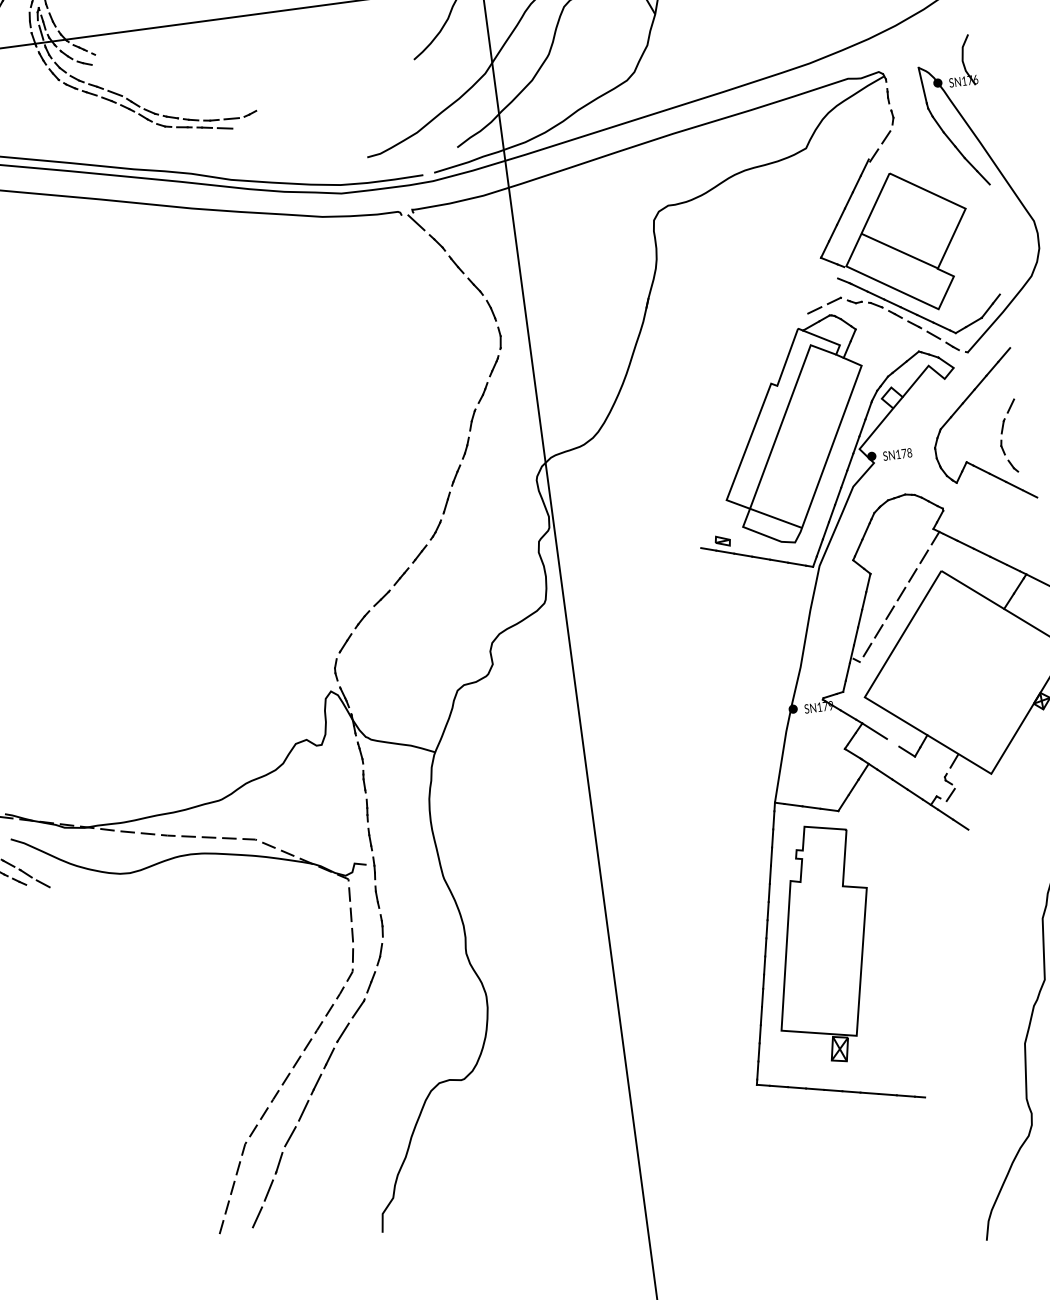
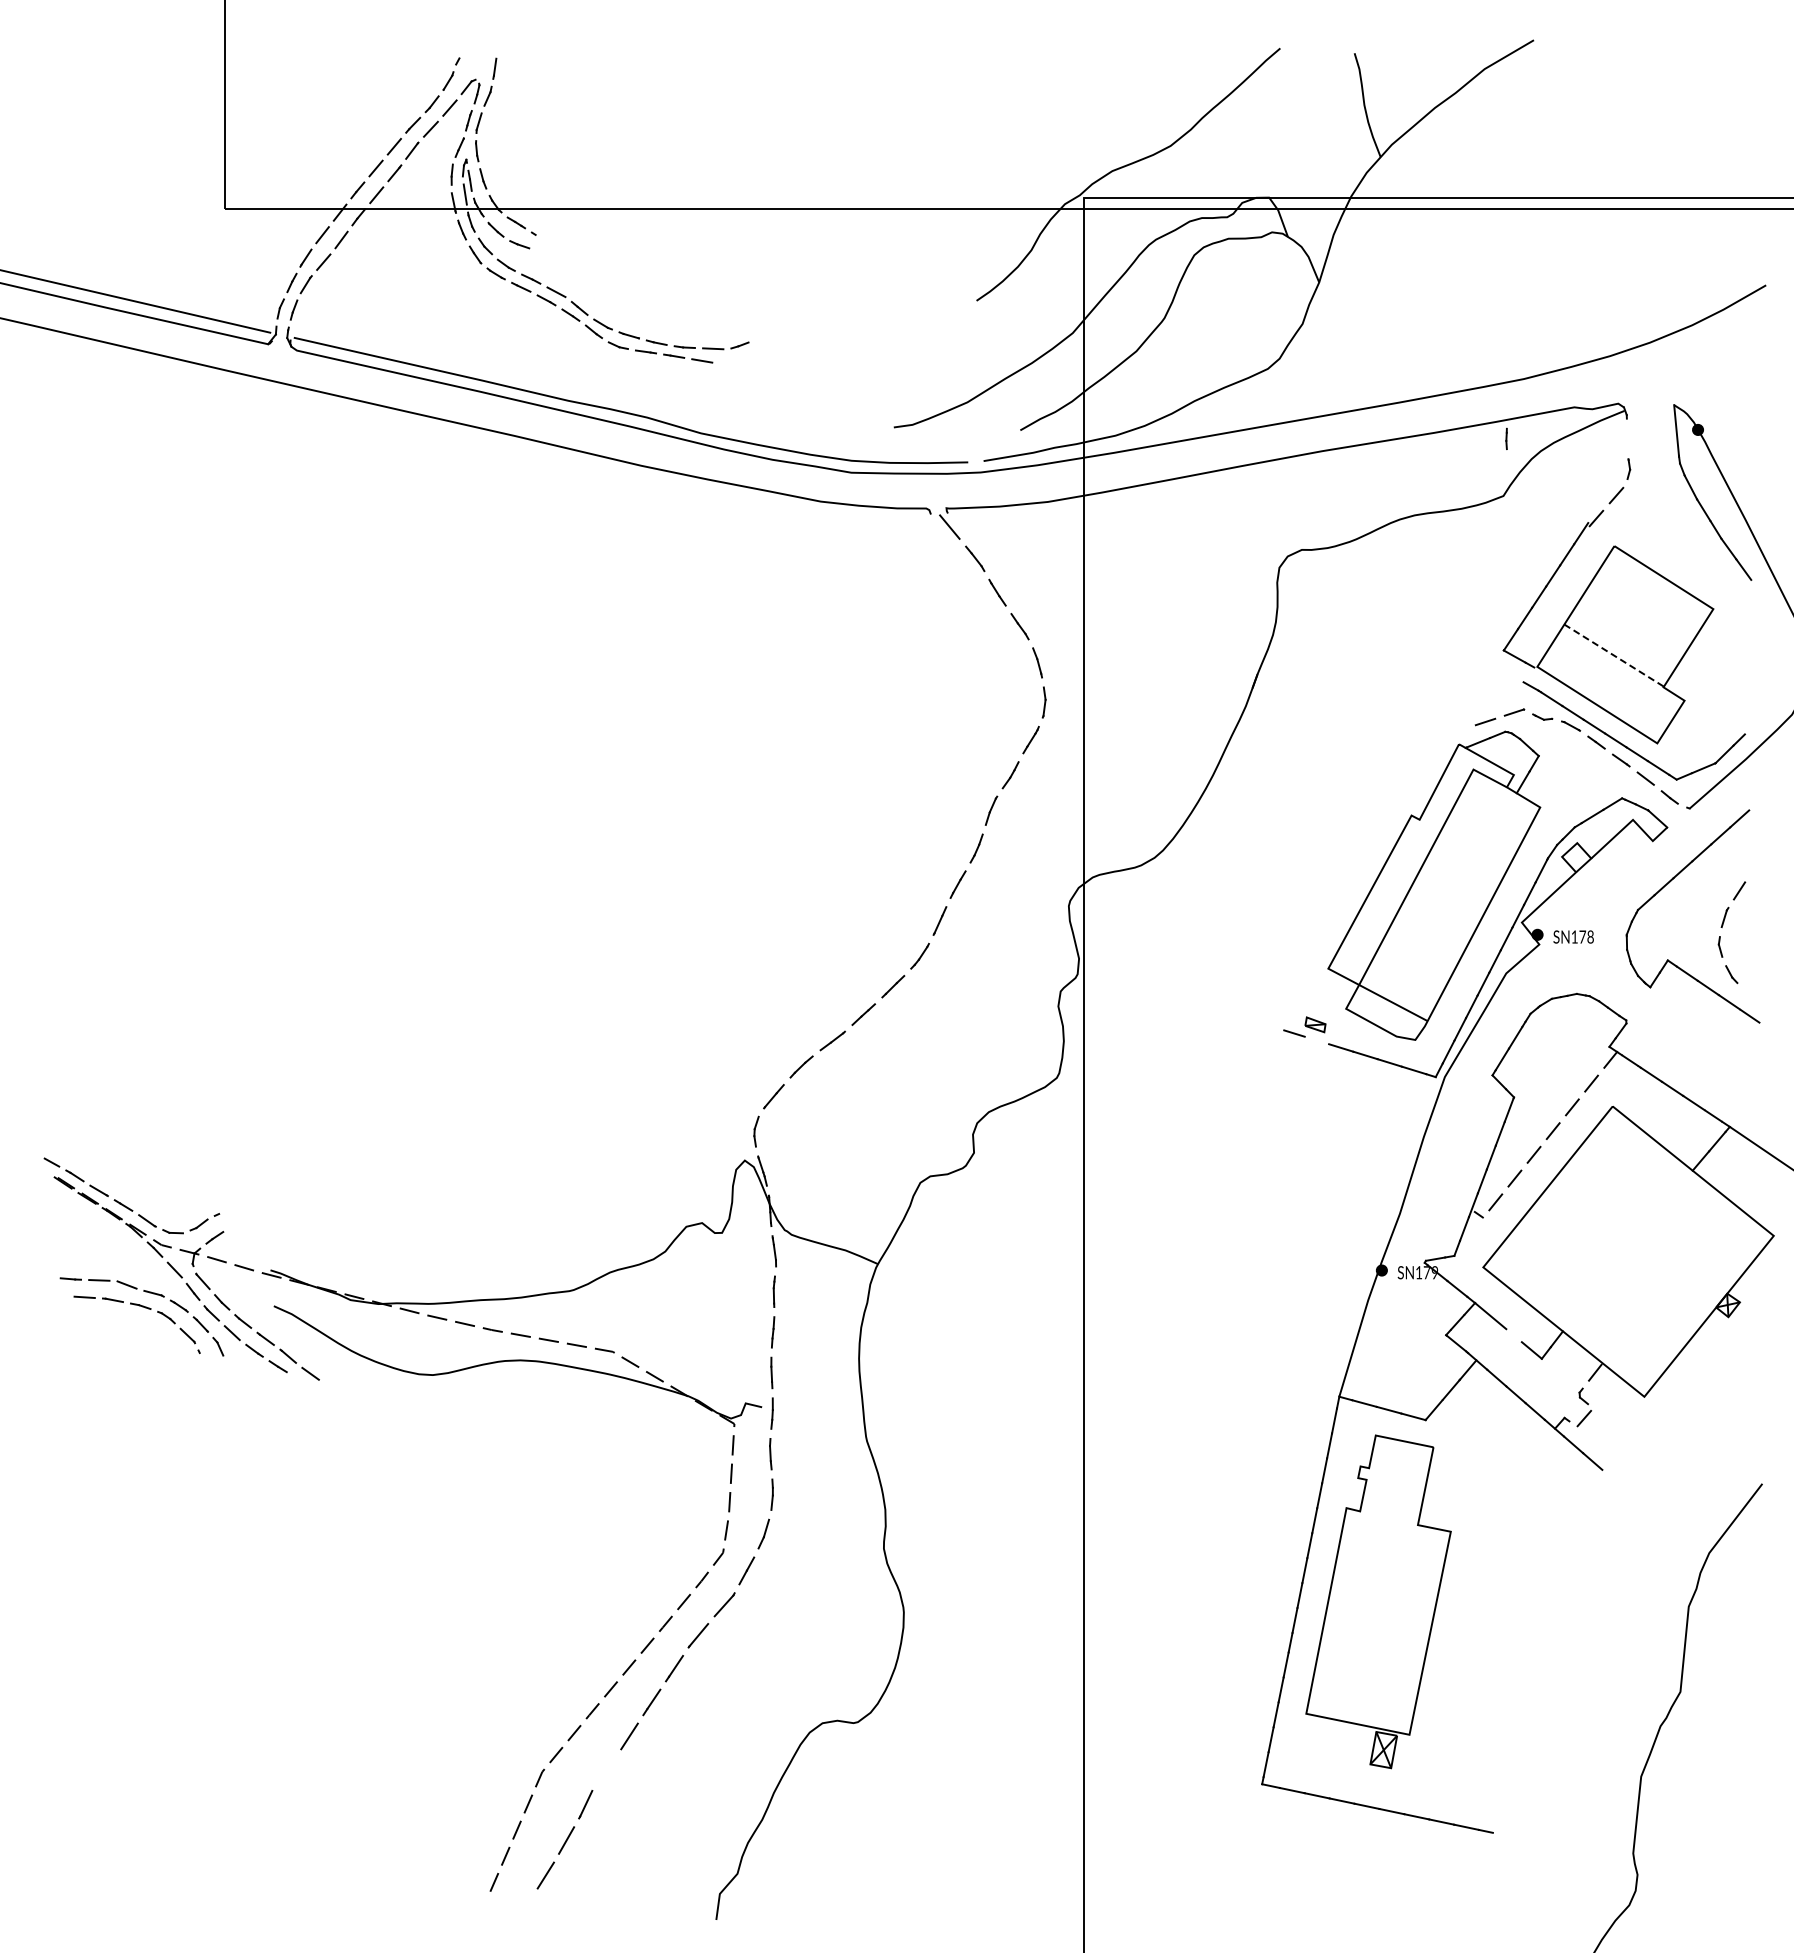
part: (961, 60) -> (1734, 403), removed
line: (887, 95) -> (1506, 438), moved
line: (899, 250) -> (1614, 655), solid -> dashed
line: (725, 552) -> (1316, 1040), removed
line: (290, 1136) -> (606, 1769), removed

